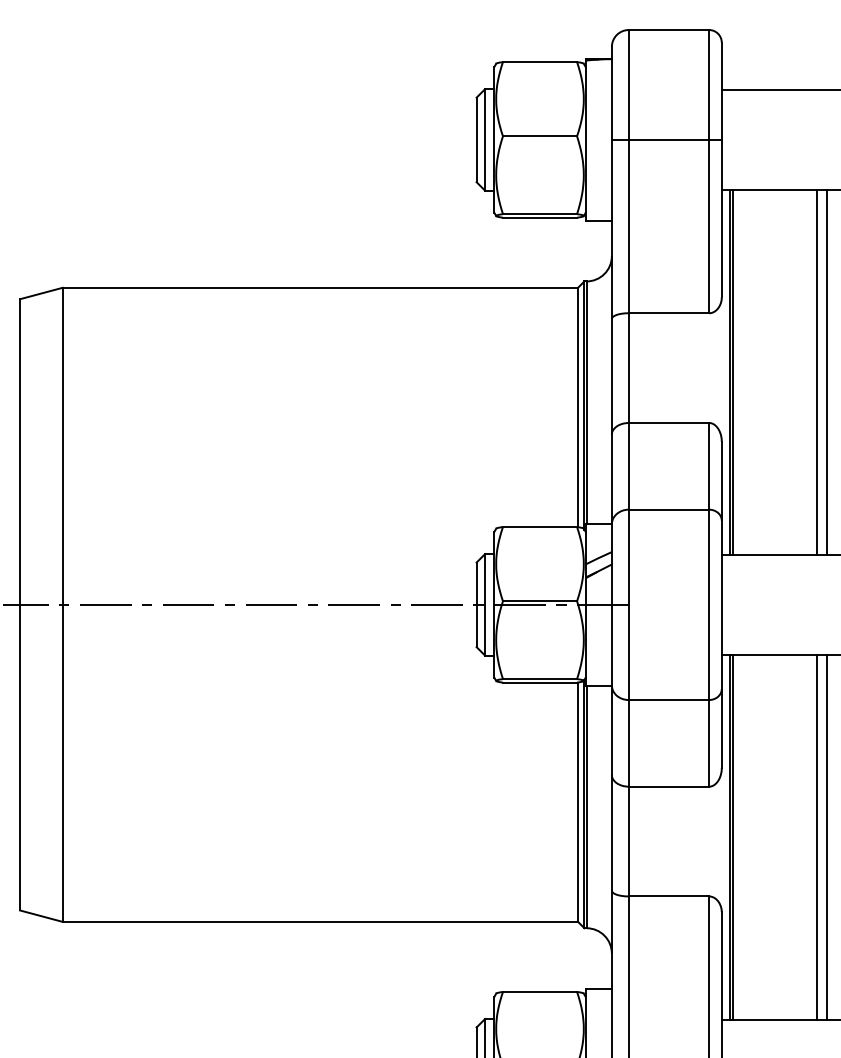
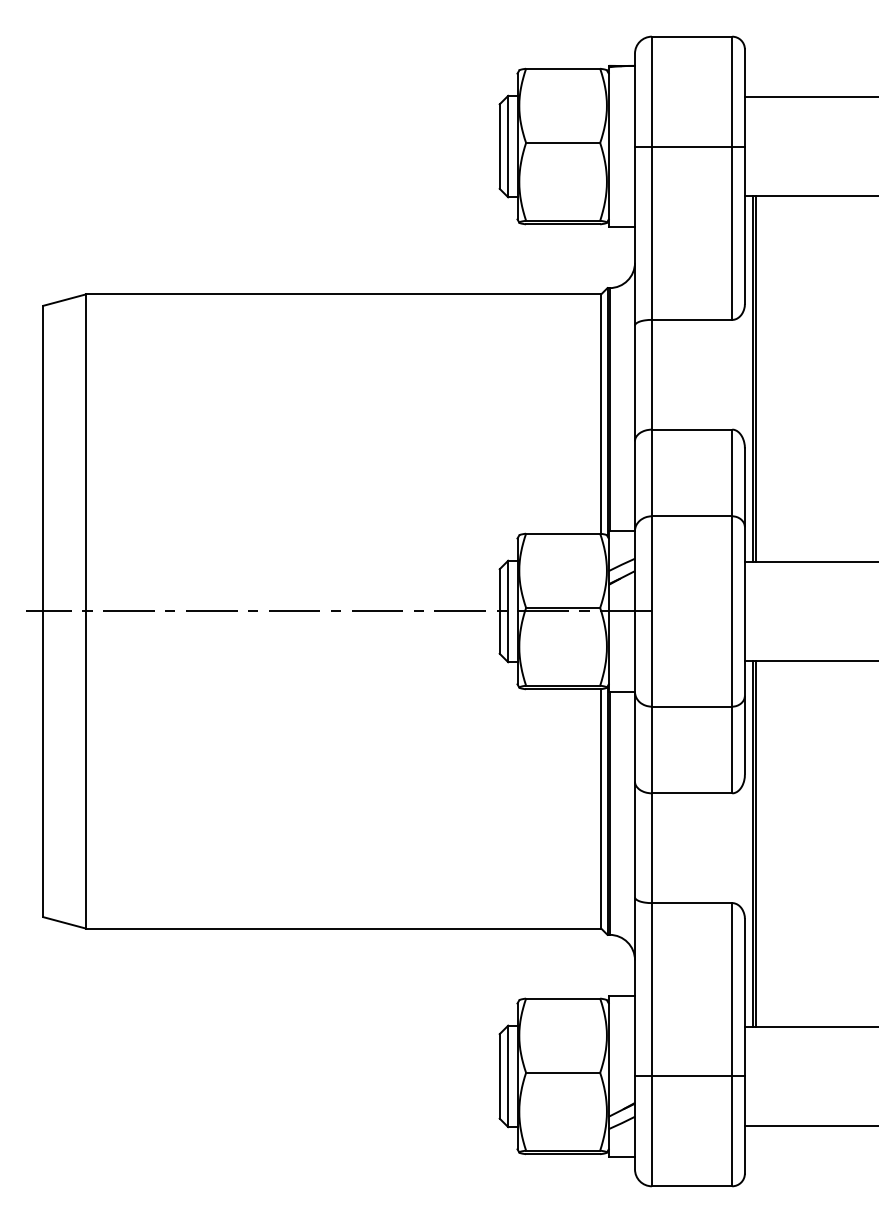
line: (817, 371) -> (840, 378), removed
line: (827, 371) -> (850, 378), removed
line: (817, 836) -> (840, 843), removed
line: (827, 836) -> (850, 843), removed

